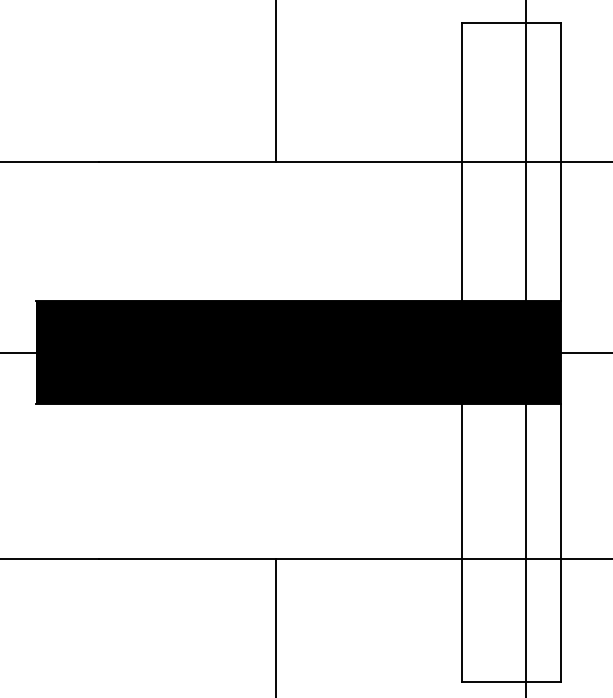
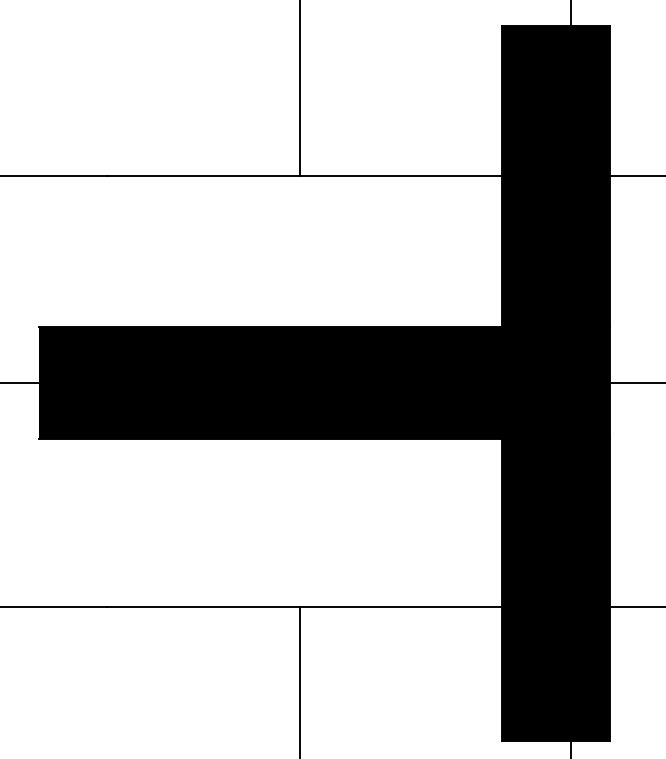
fill: (511, 162) -> (555, 176), added
fill: (511, 543) -> (555, 590), added

